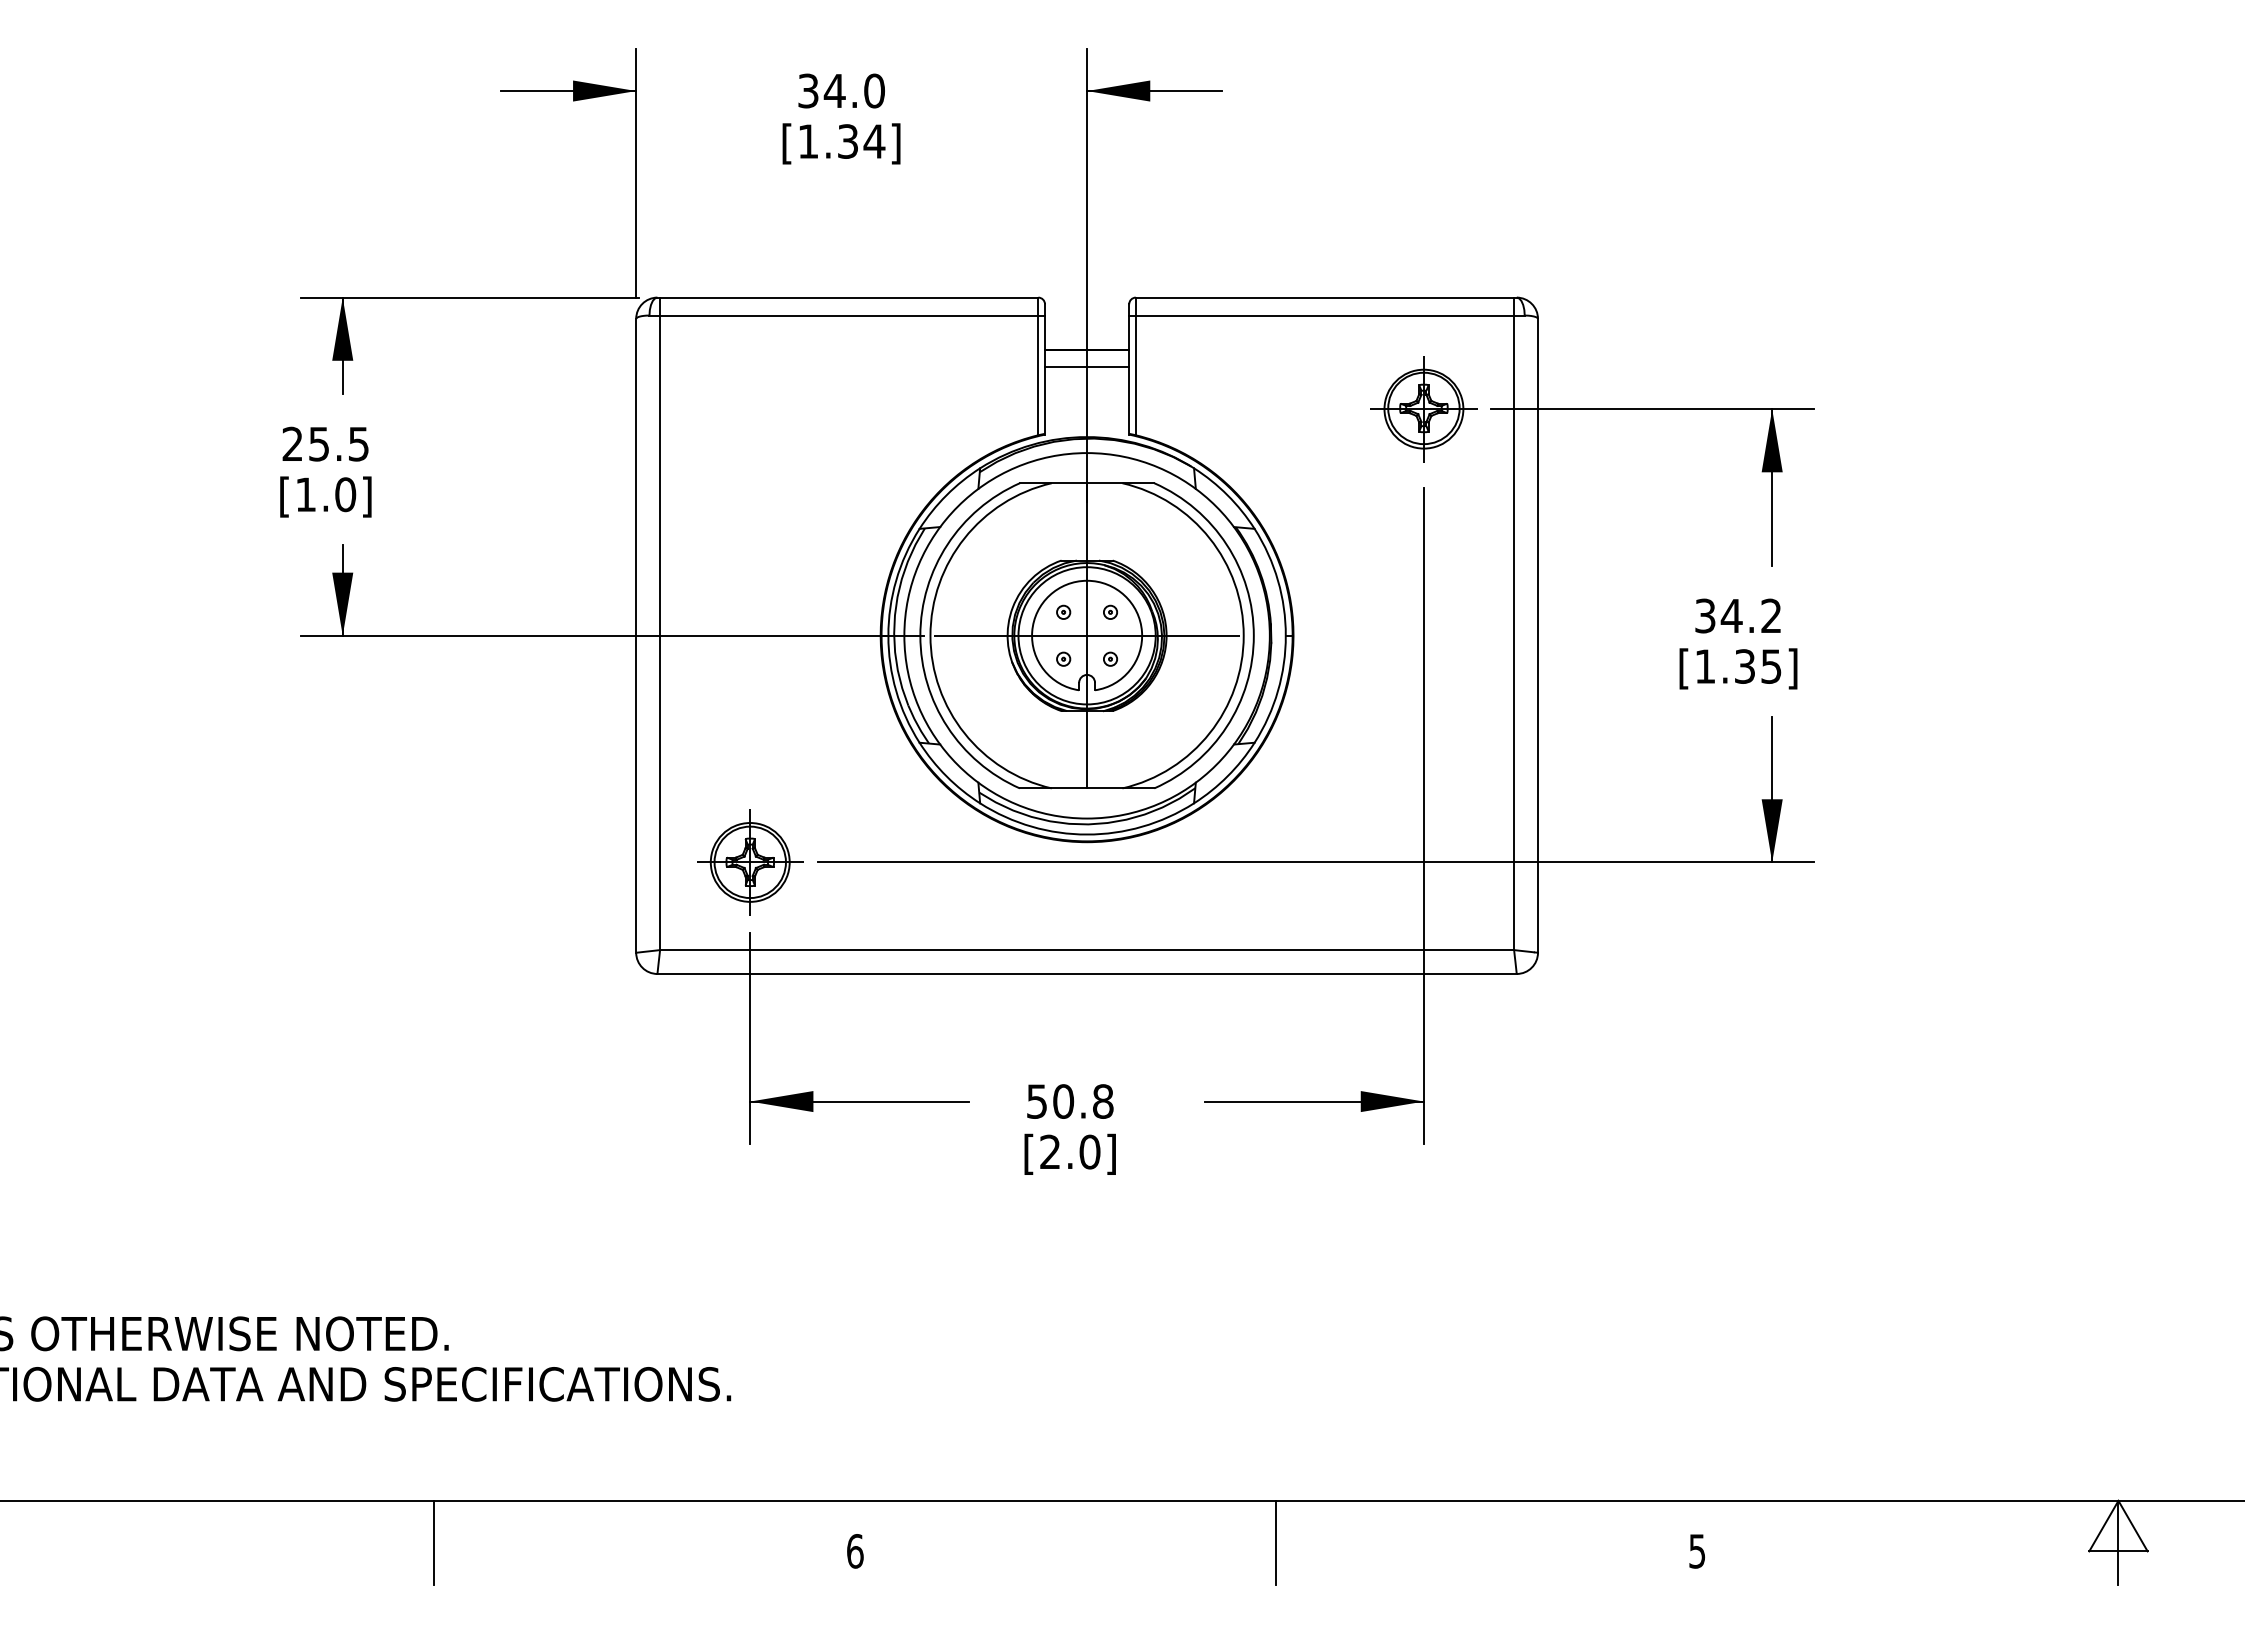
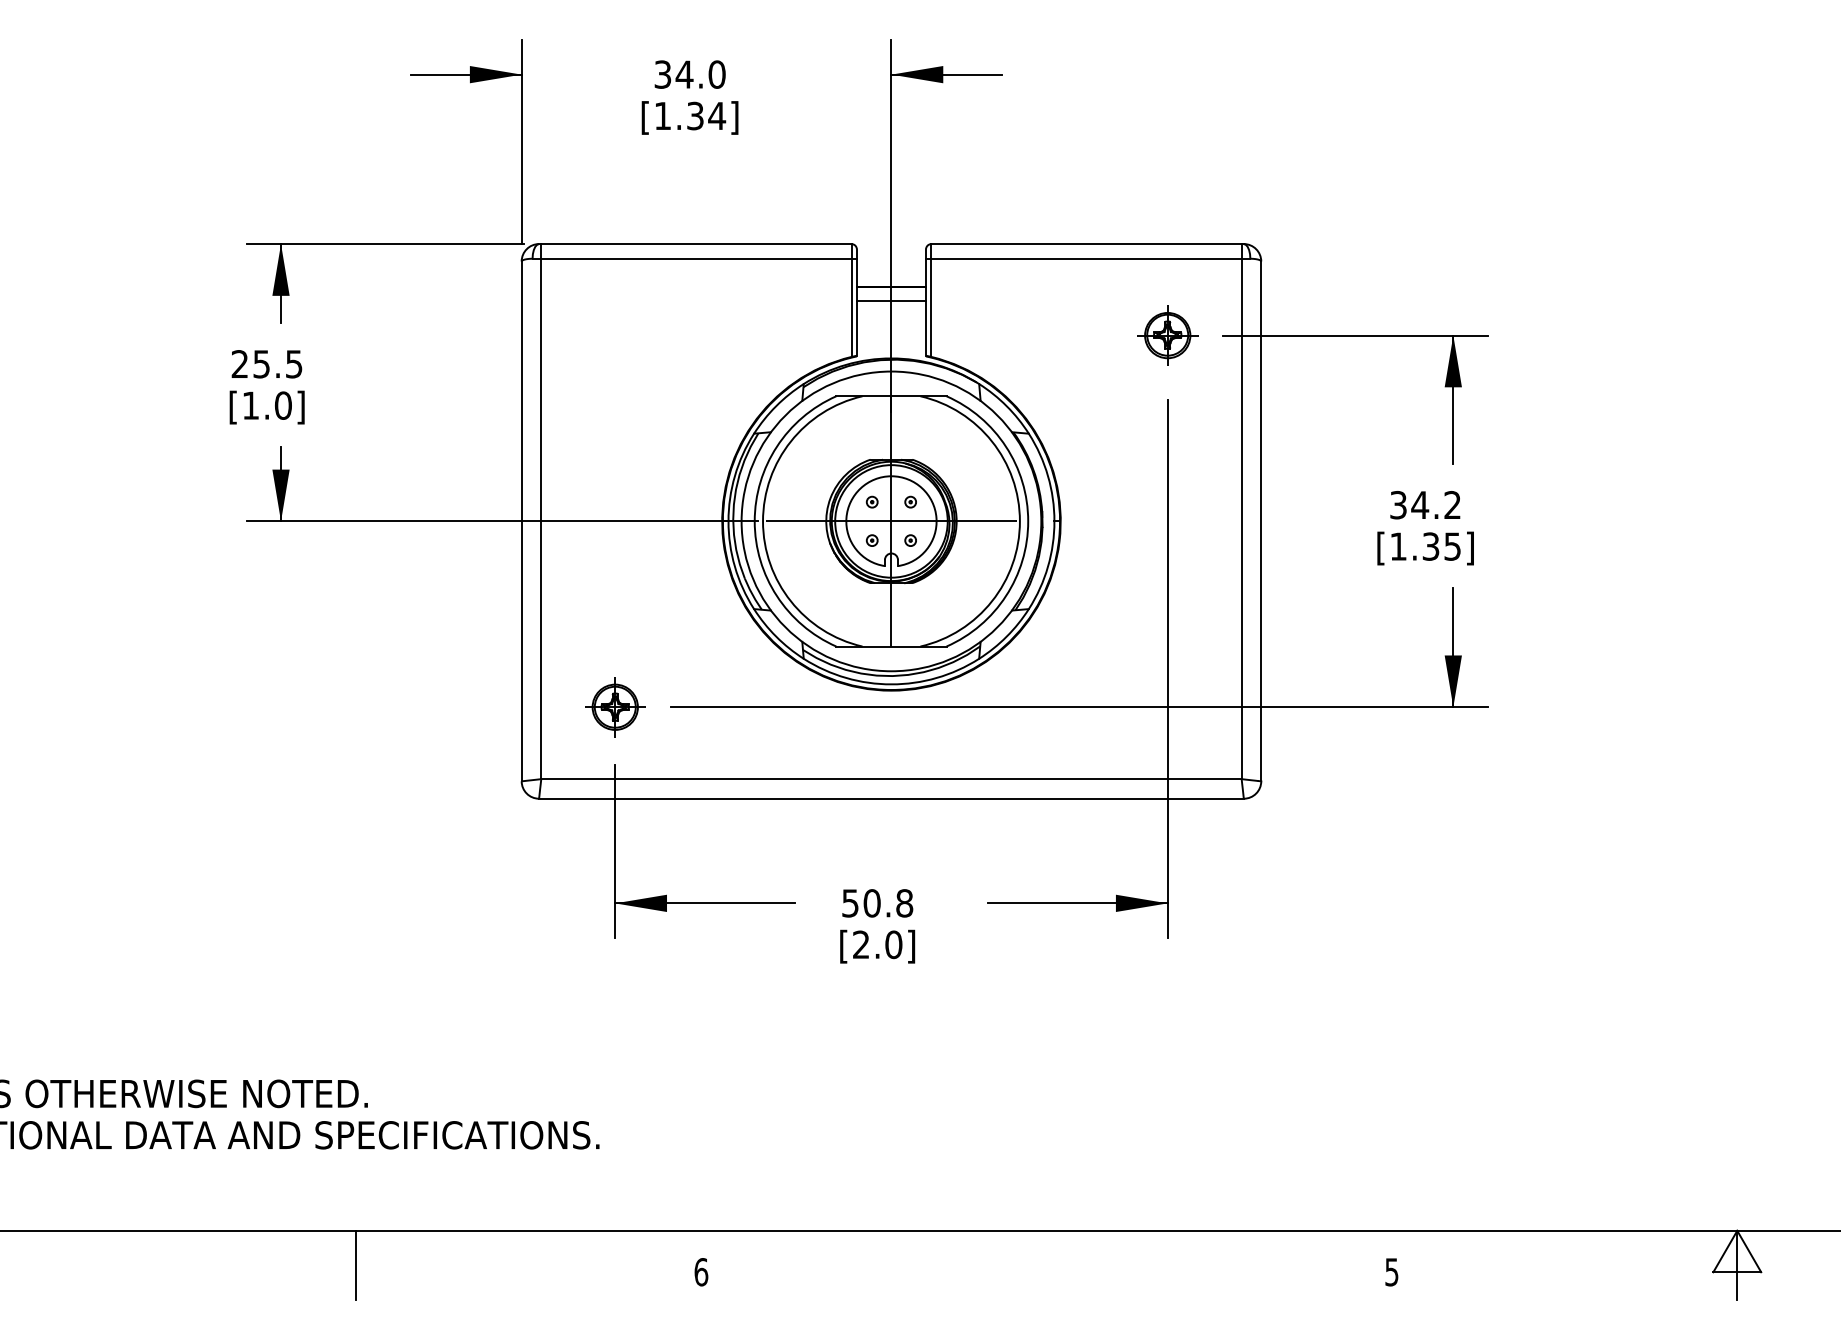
part: (1423, 409) -> (1167, 335), size x0.7
part: (750, 862) -> (615, 707), size x0.7
line: (1276, 1542) -> (1046, 1264), removed

